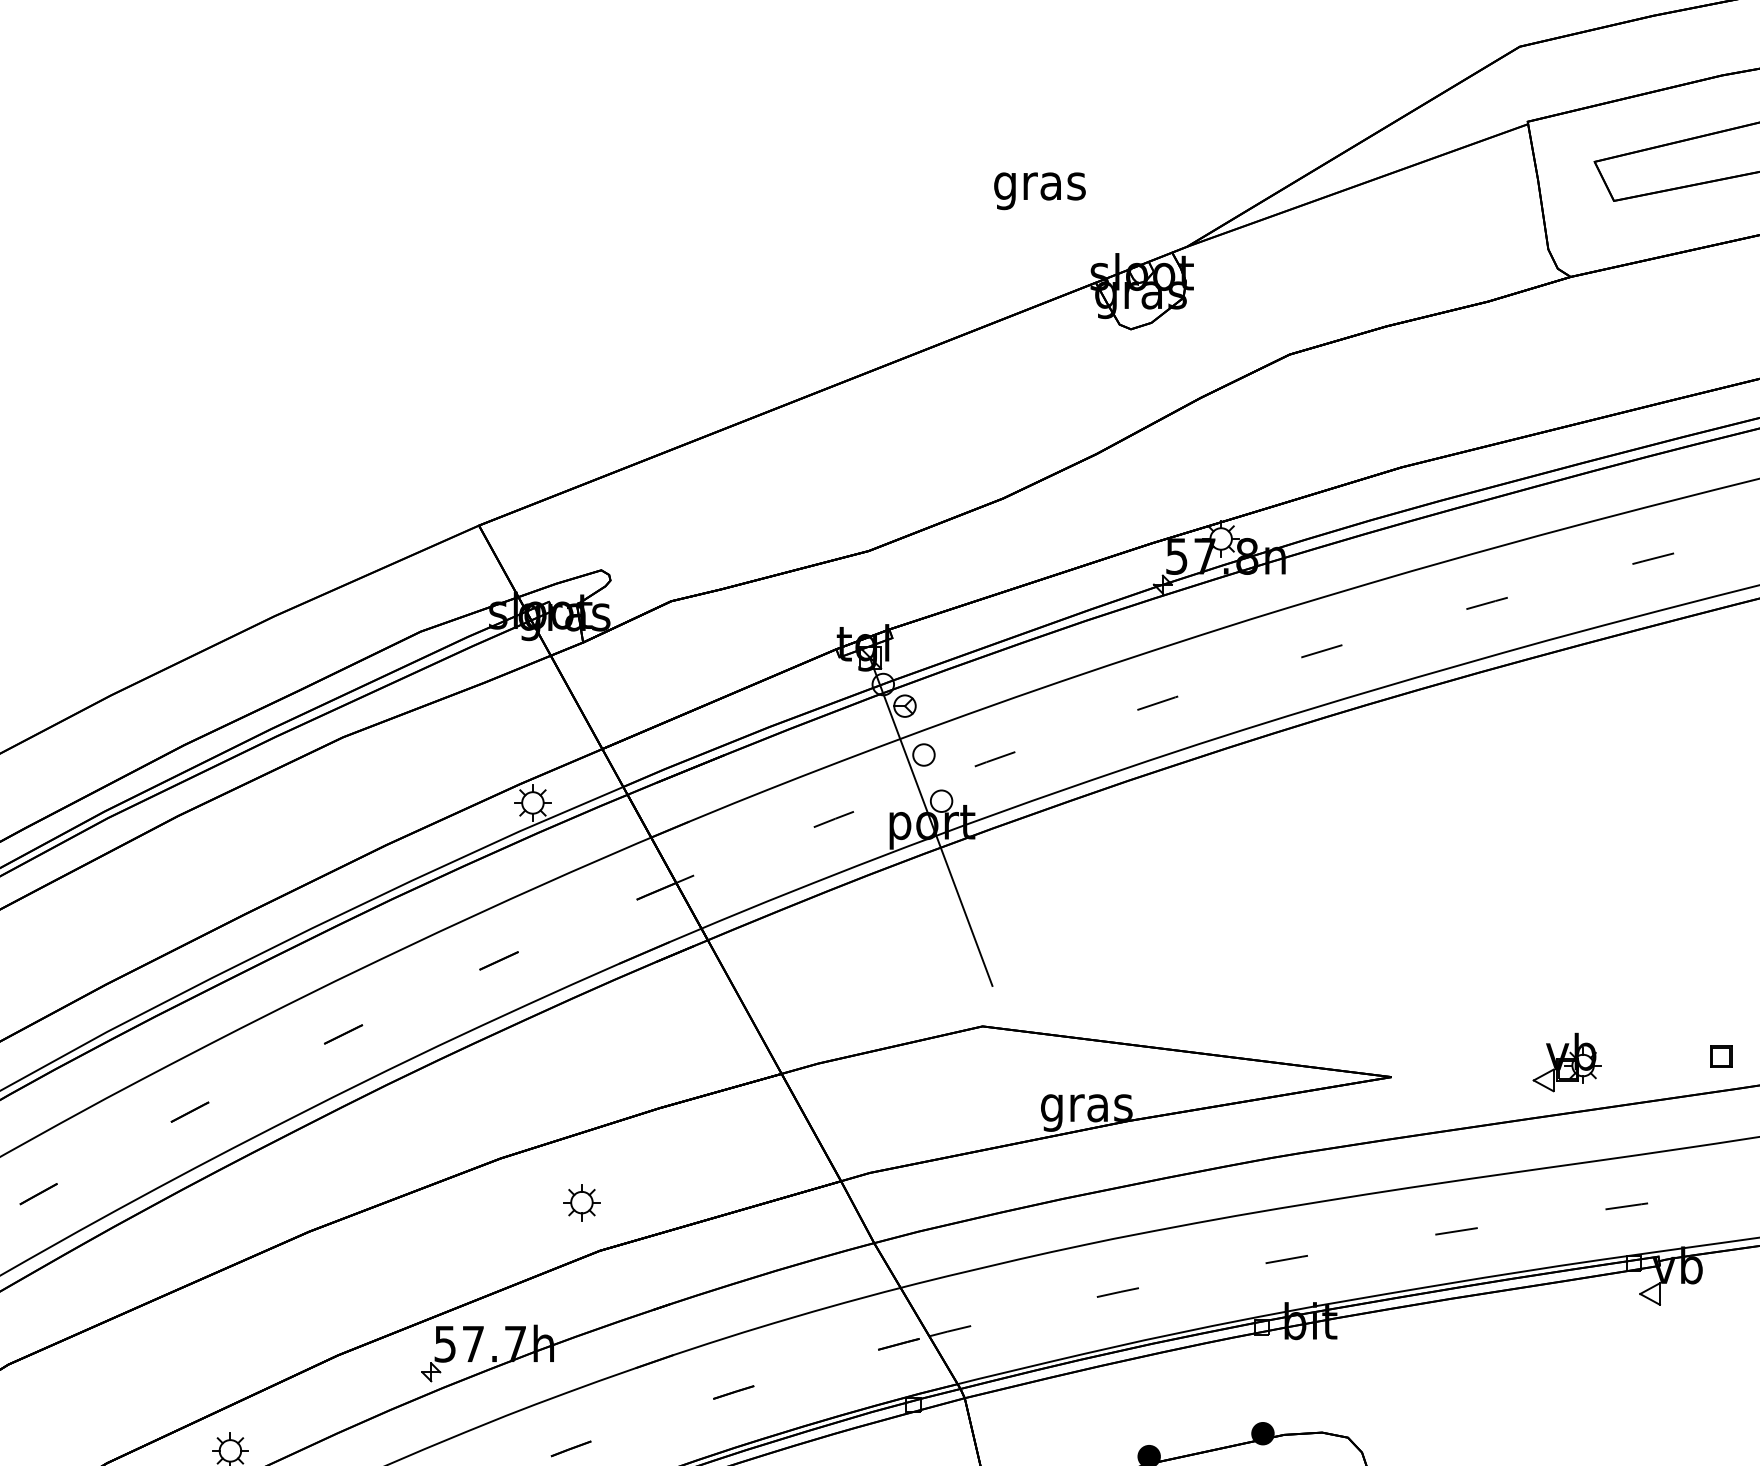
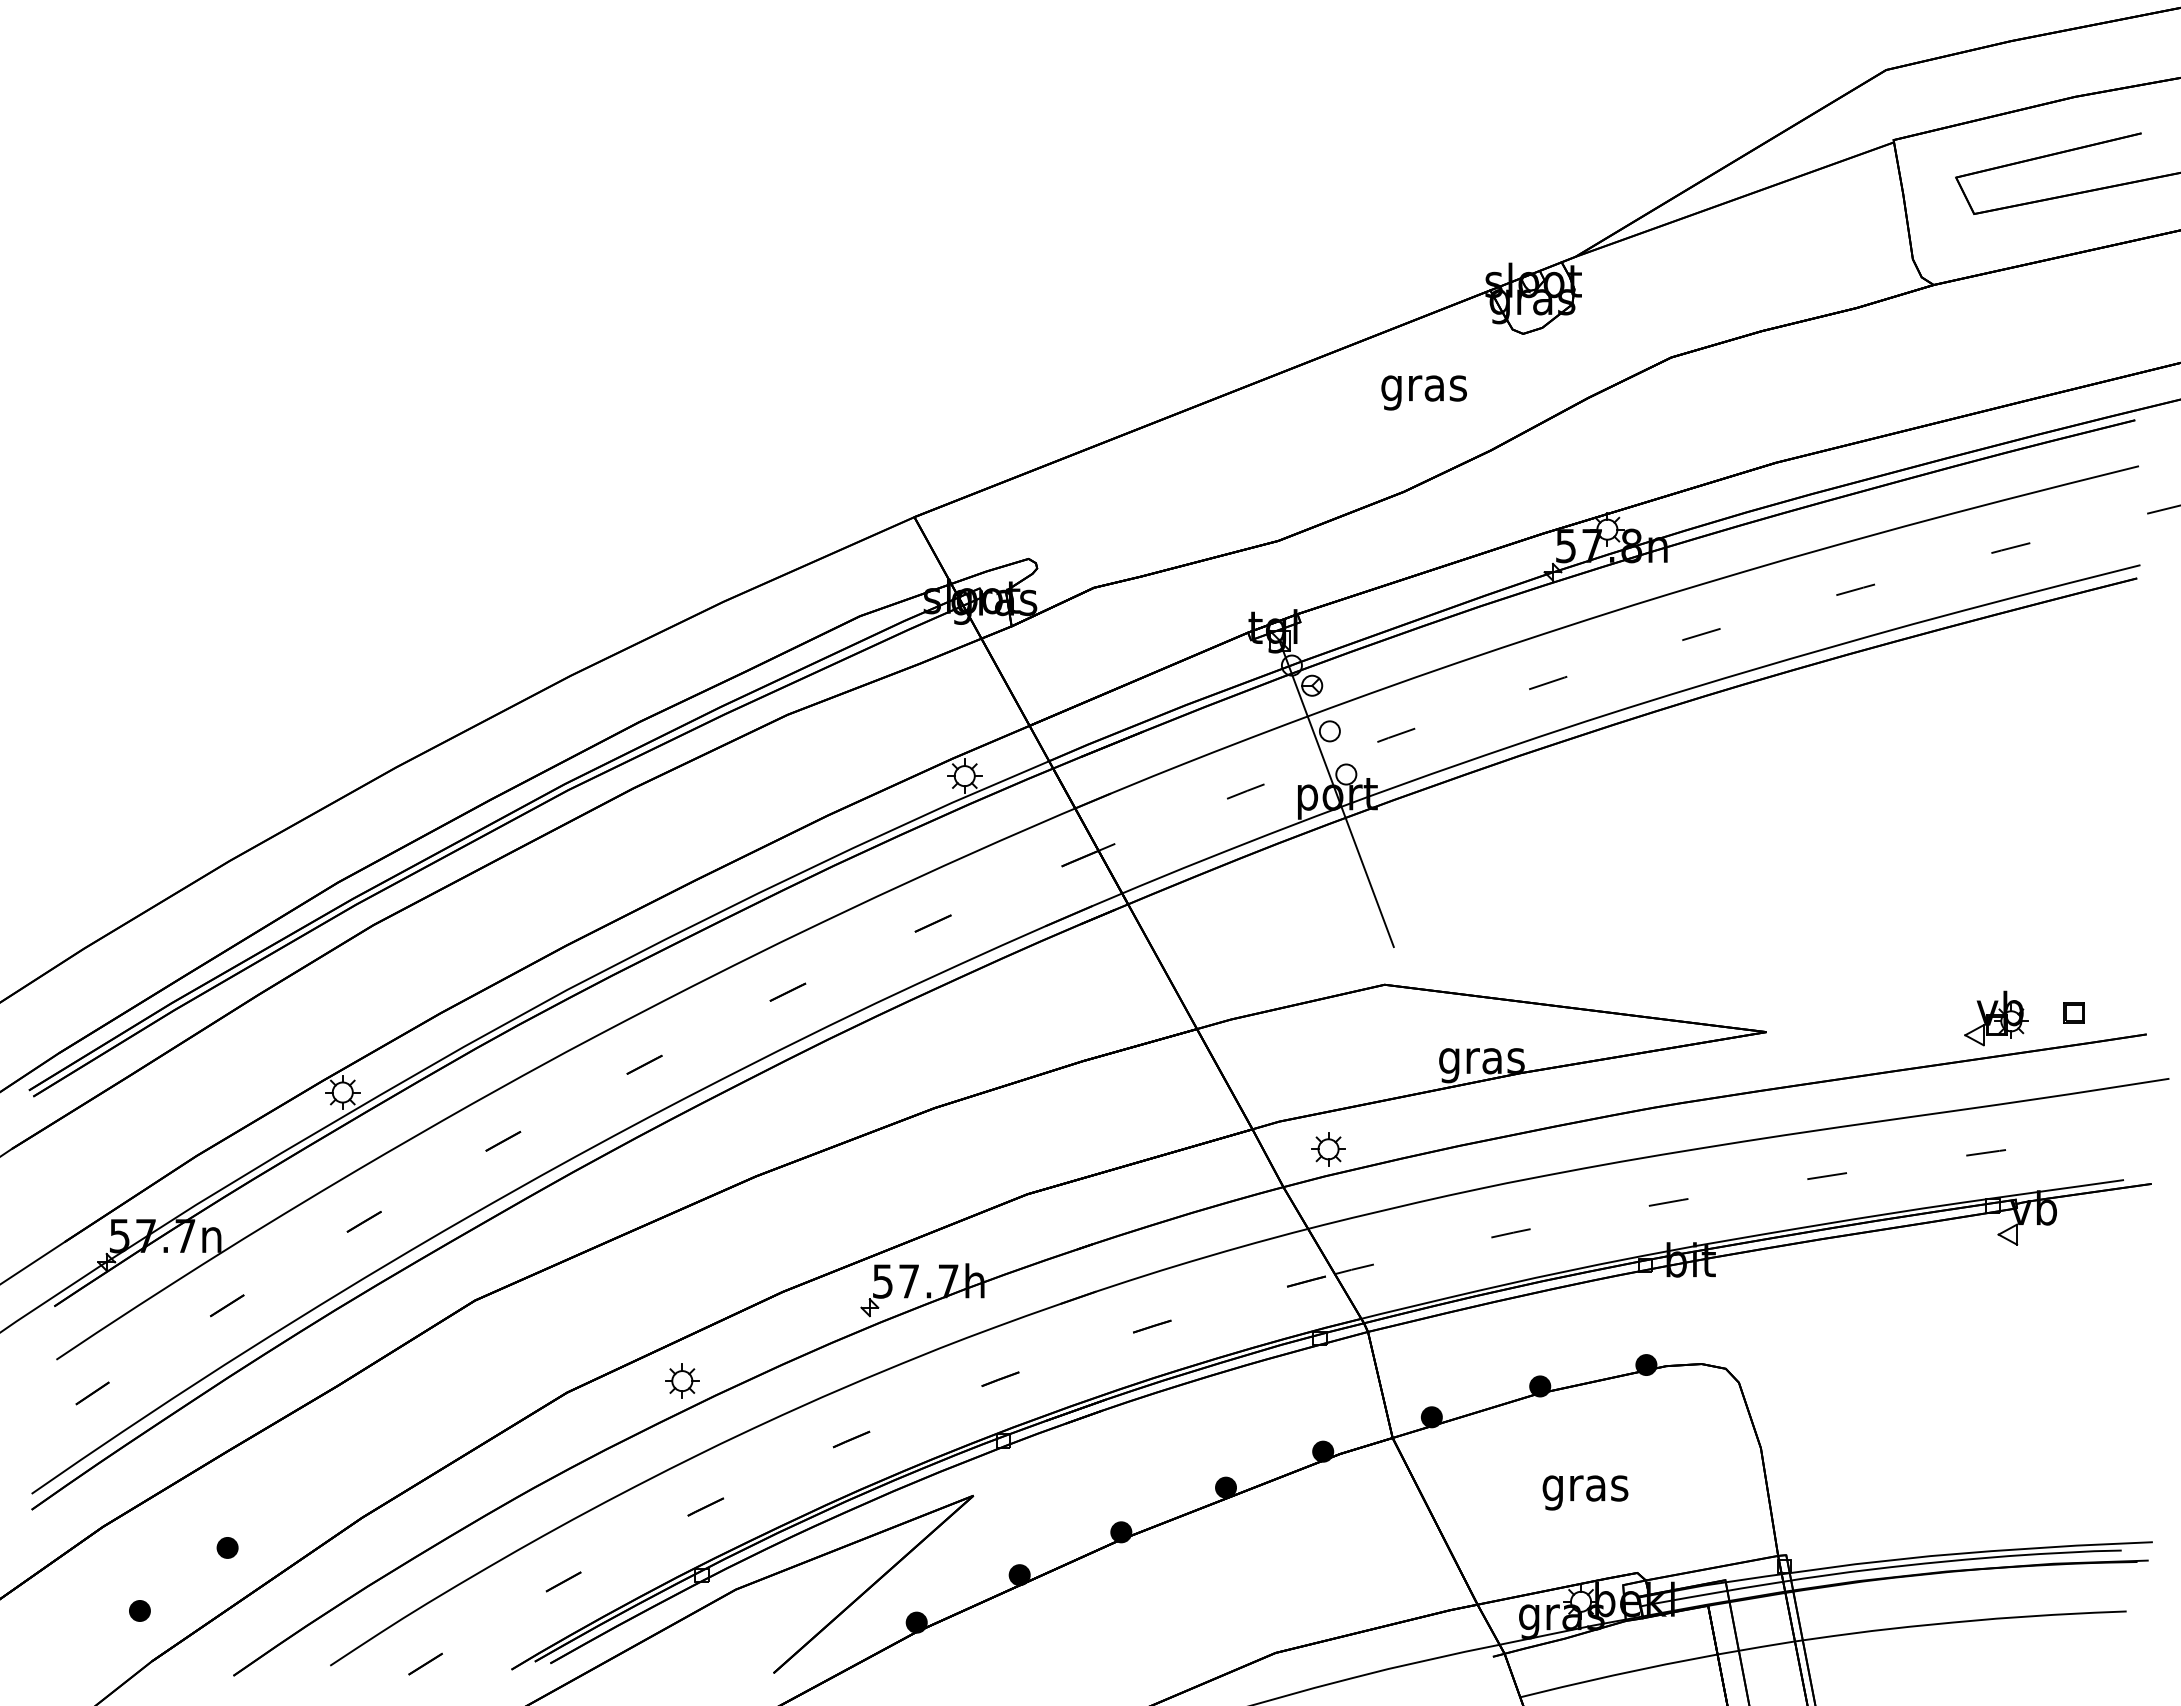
text: (1039, 190) -> (1423, 392), moved
part: (1567, 1062) -> (1996, 1018), moved
part: (581, 1202) -> (1328, 1149), moved

